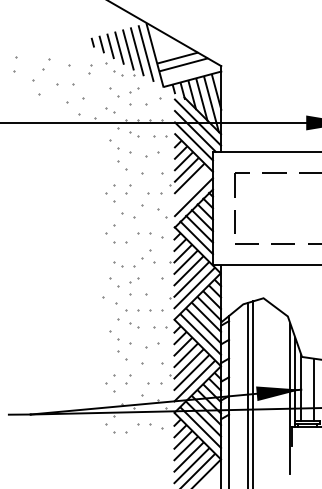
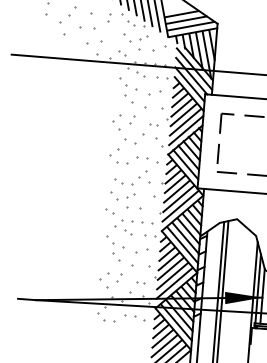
line: (189, 71) -> (190, 26), added
line: (191, 187) -> (184, 122), added
part: (154, 193) -> (153, 125), size x0.62
part: (110, 300) -> (109, 210), size x0.62
part: (154, 383) -> (140, 282), size x0.62

